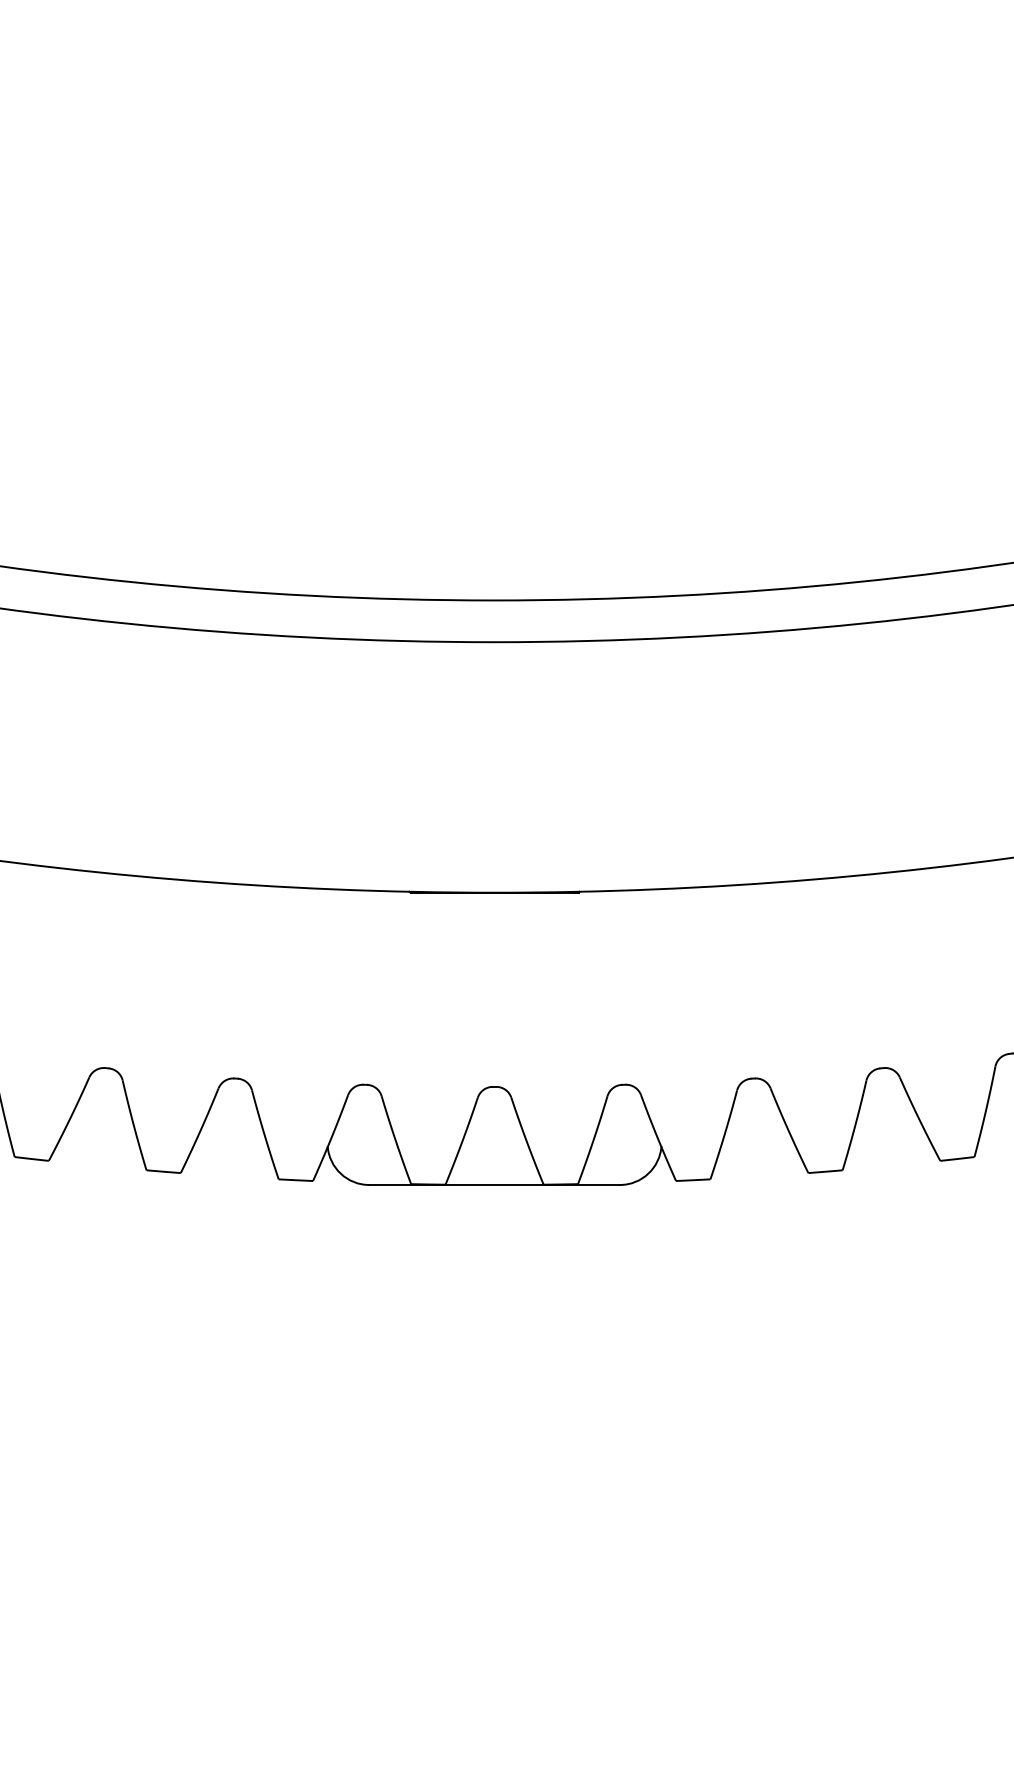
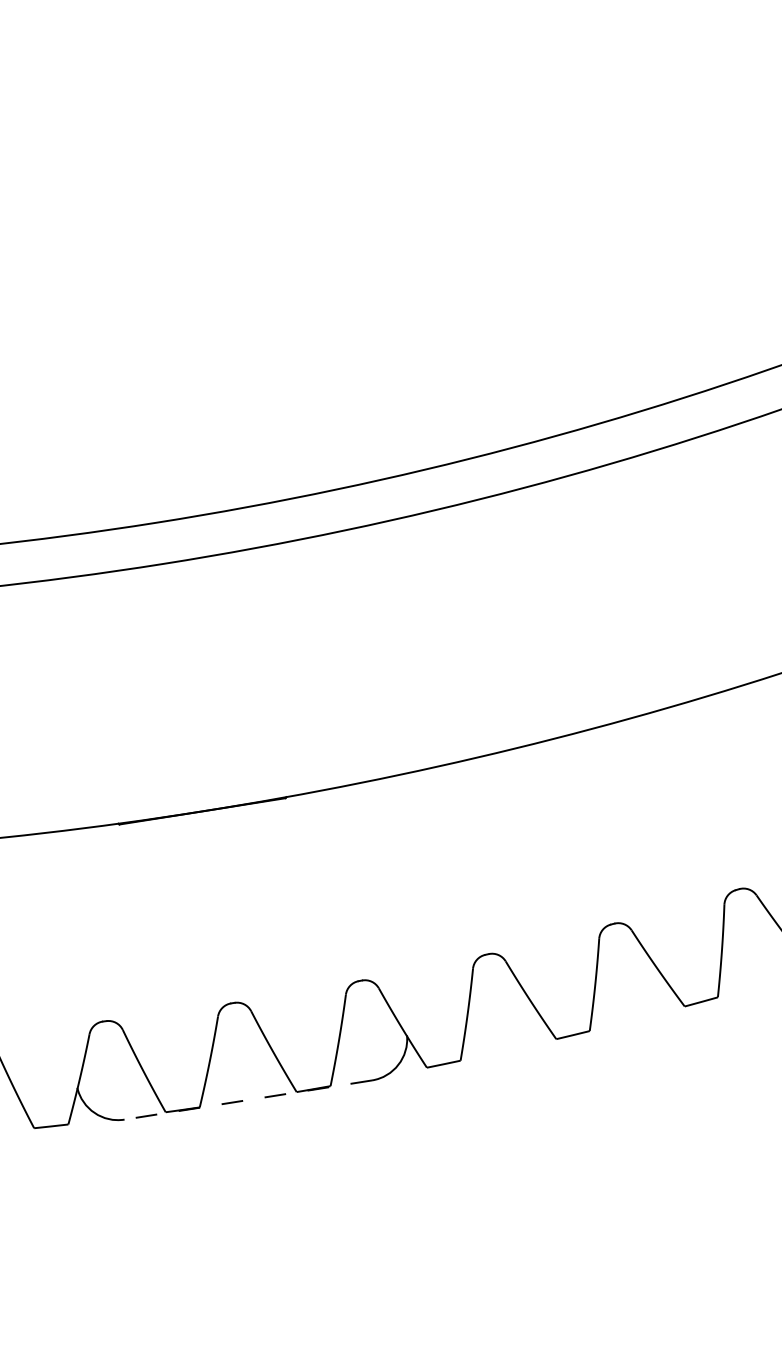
line: (494, 1185) -> (248, 1100), solid -> dashed

